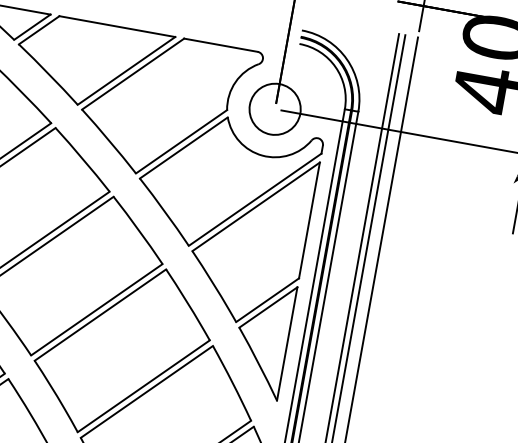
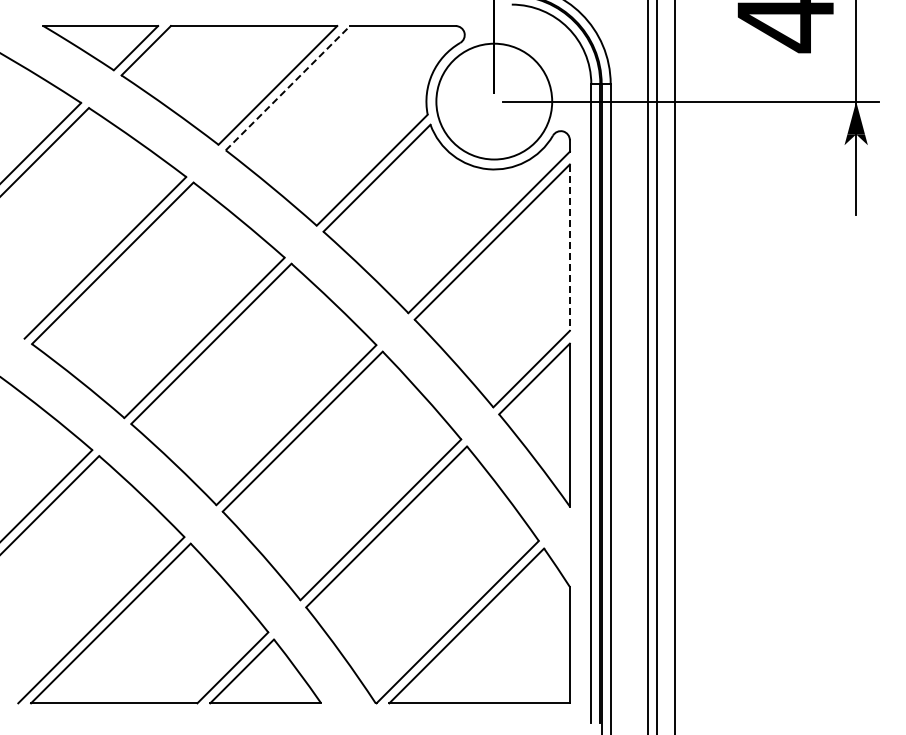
line: (132, 74) -> (287, 88), solid -> dashed
circle: (275, 109) -> (494, 101), size x1.6
line: (309, 221) -> (569, 248), solid -> dashed

